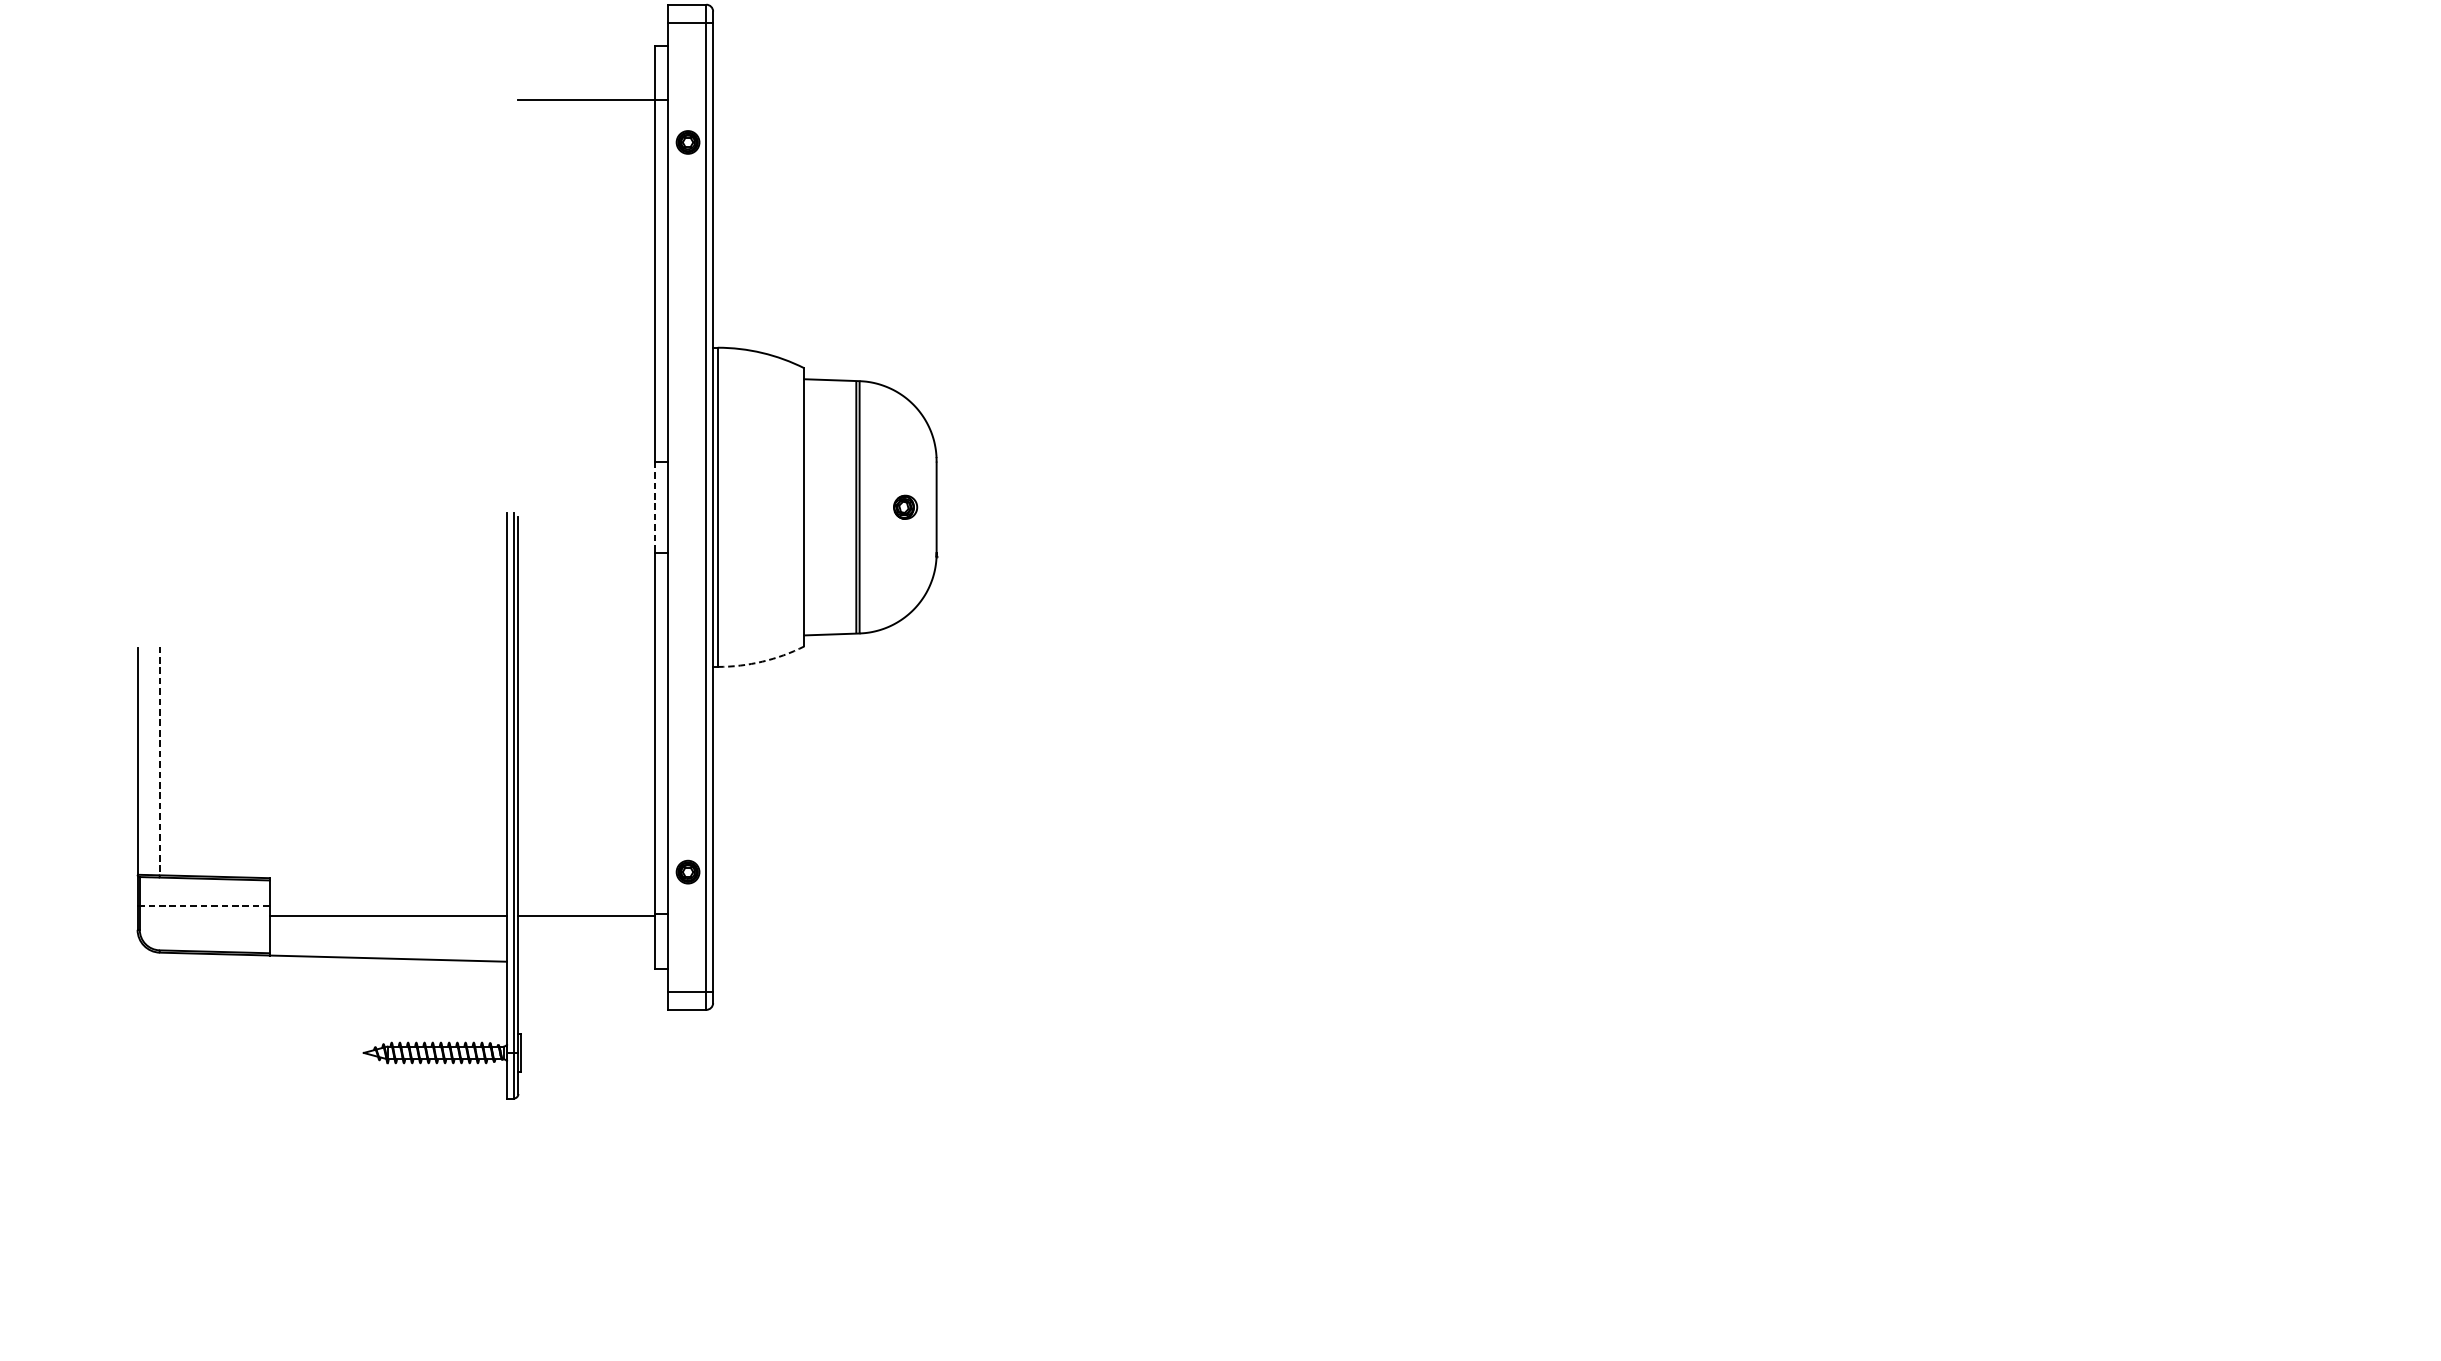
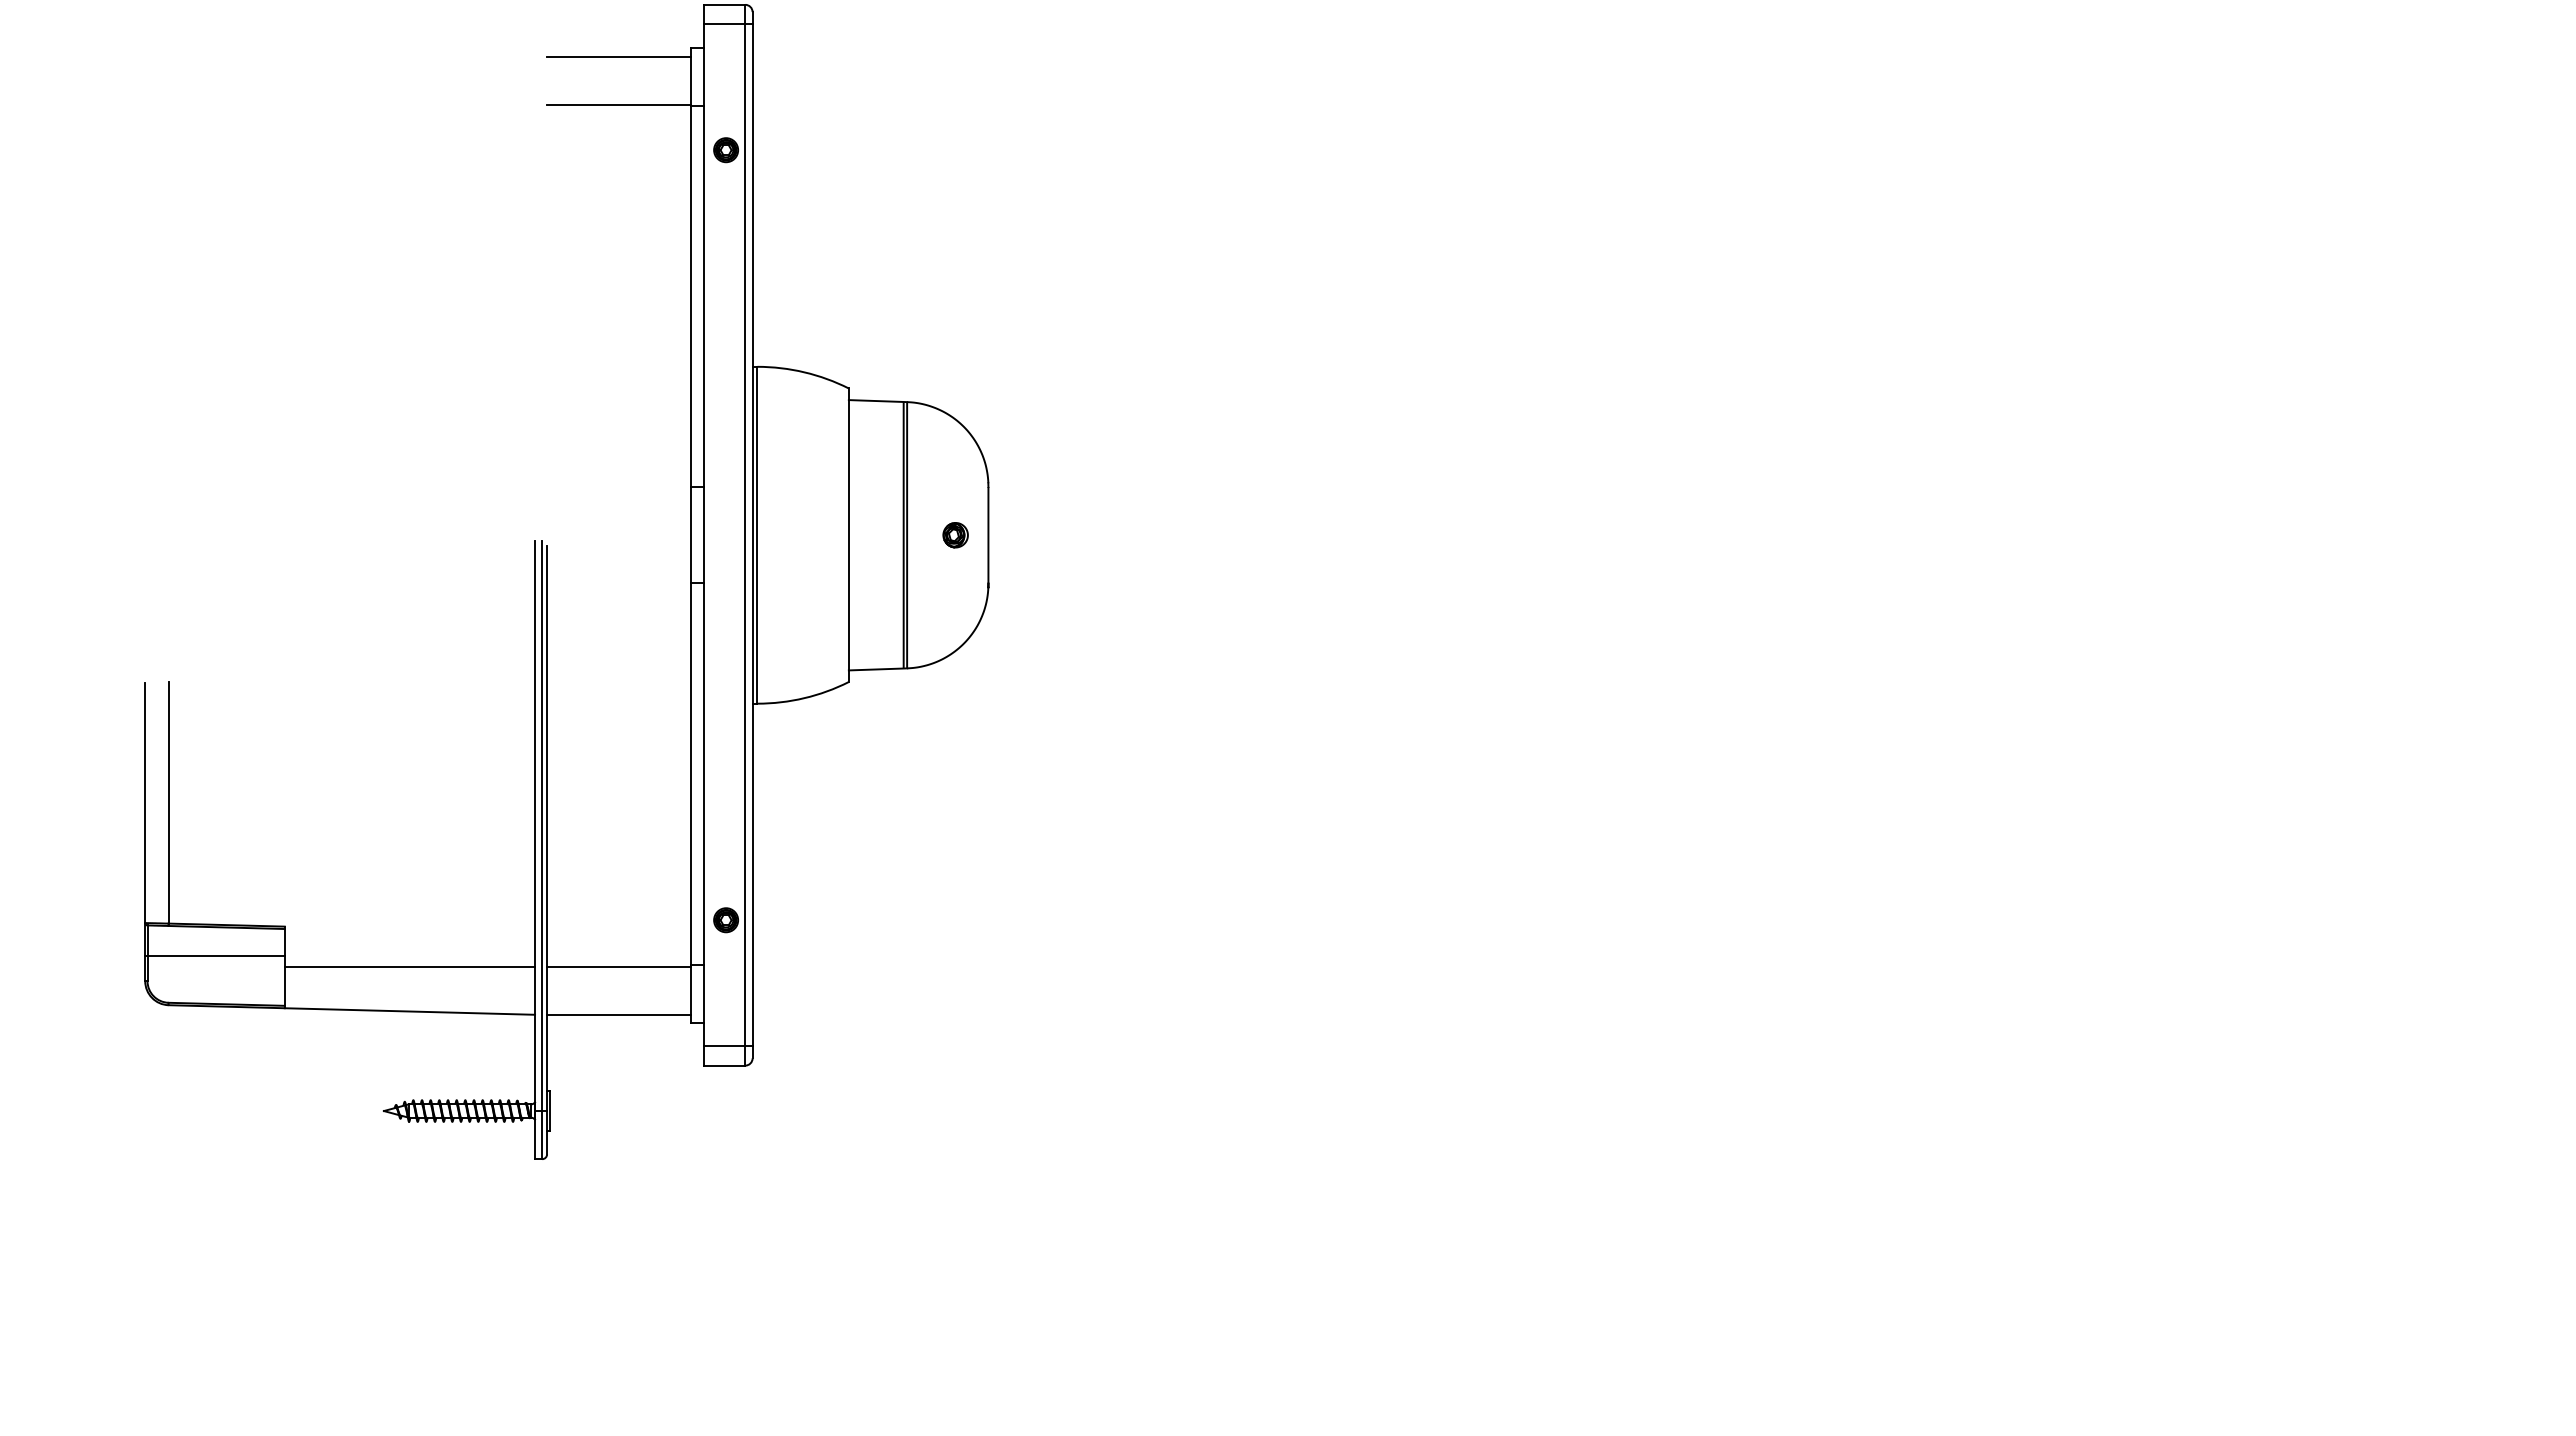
line: (587, 54) -> (619, 57), added
line: (655, 507) -> (691, 535), dashed -> solid
arc: (762, 662) -> (804, 698), dashed -> solid
line: (159, 760) -> (168, 802), dashed -> solid
line: (205, 905) -> (216, 955), dashed -> solid
line: (587, 961) -> (619, 1014), added

